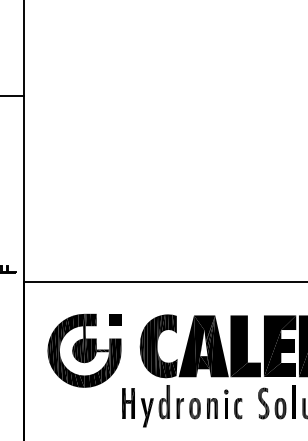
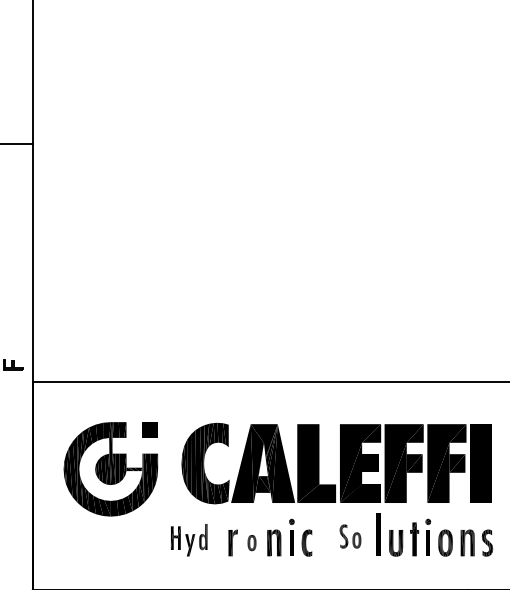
part: (272, 403) -> (350, 536), size x0.6
part: (145, 406) -> (188, 540), size x0.6
part: (194, 408) -> (251, 542), size x0.6

